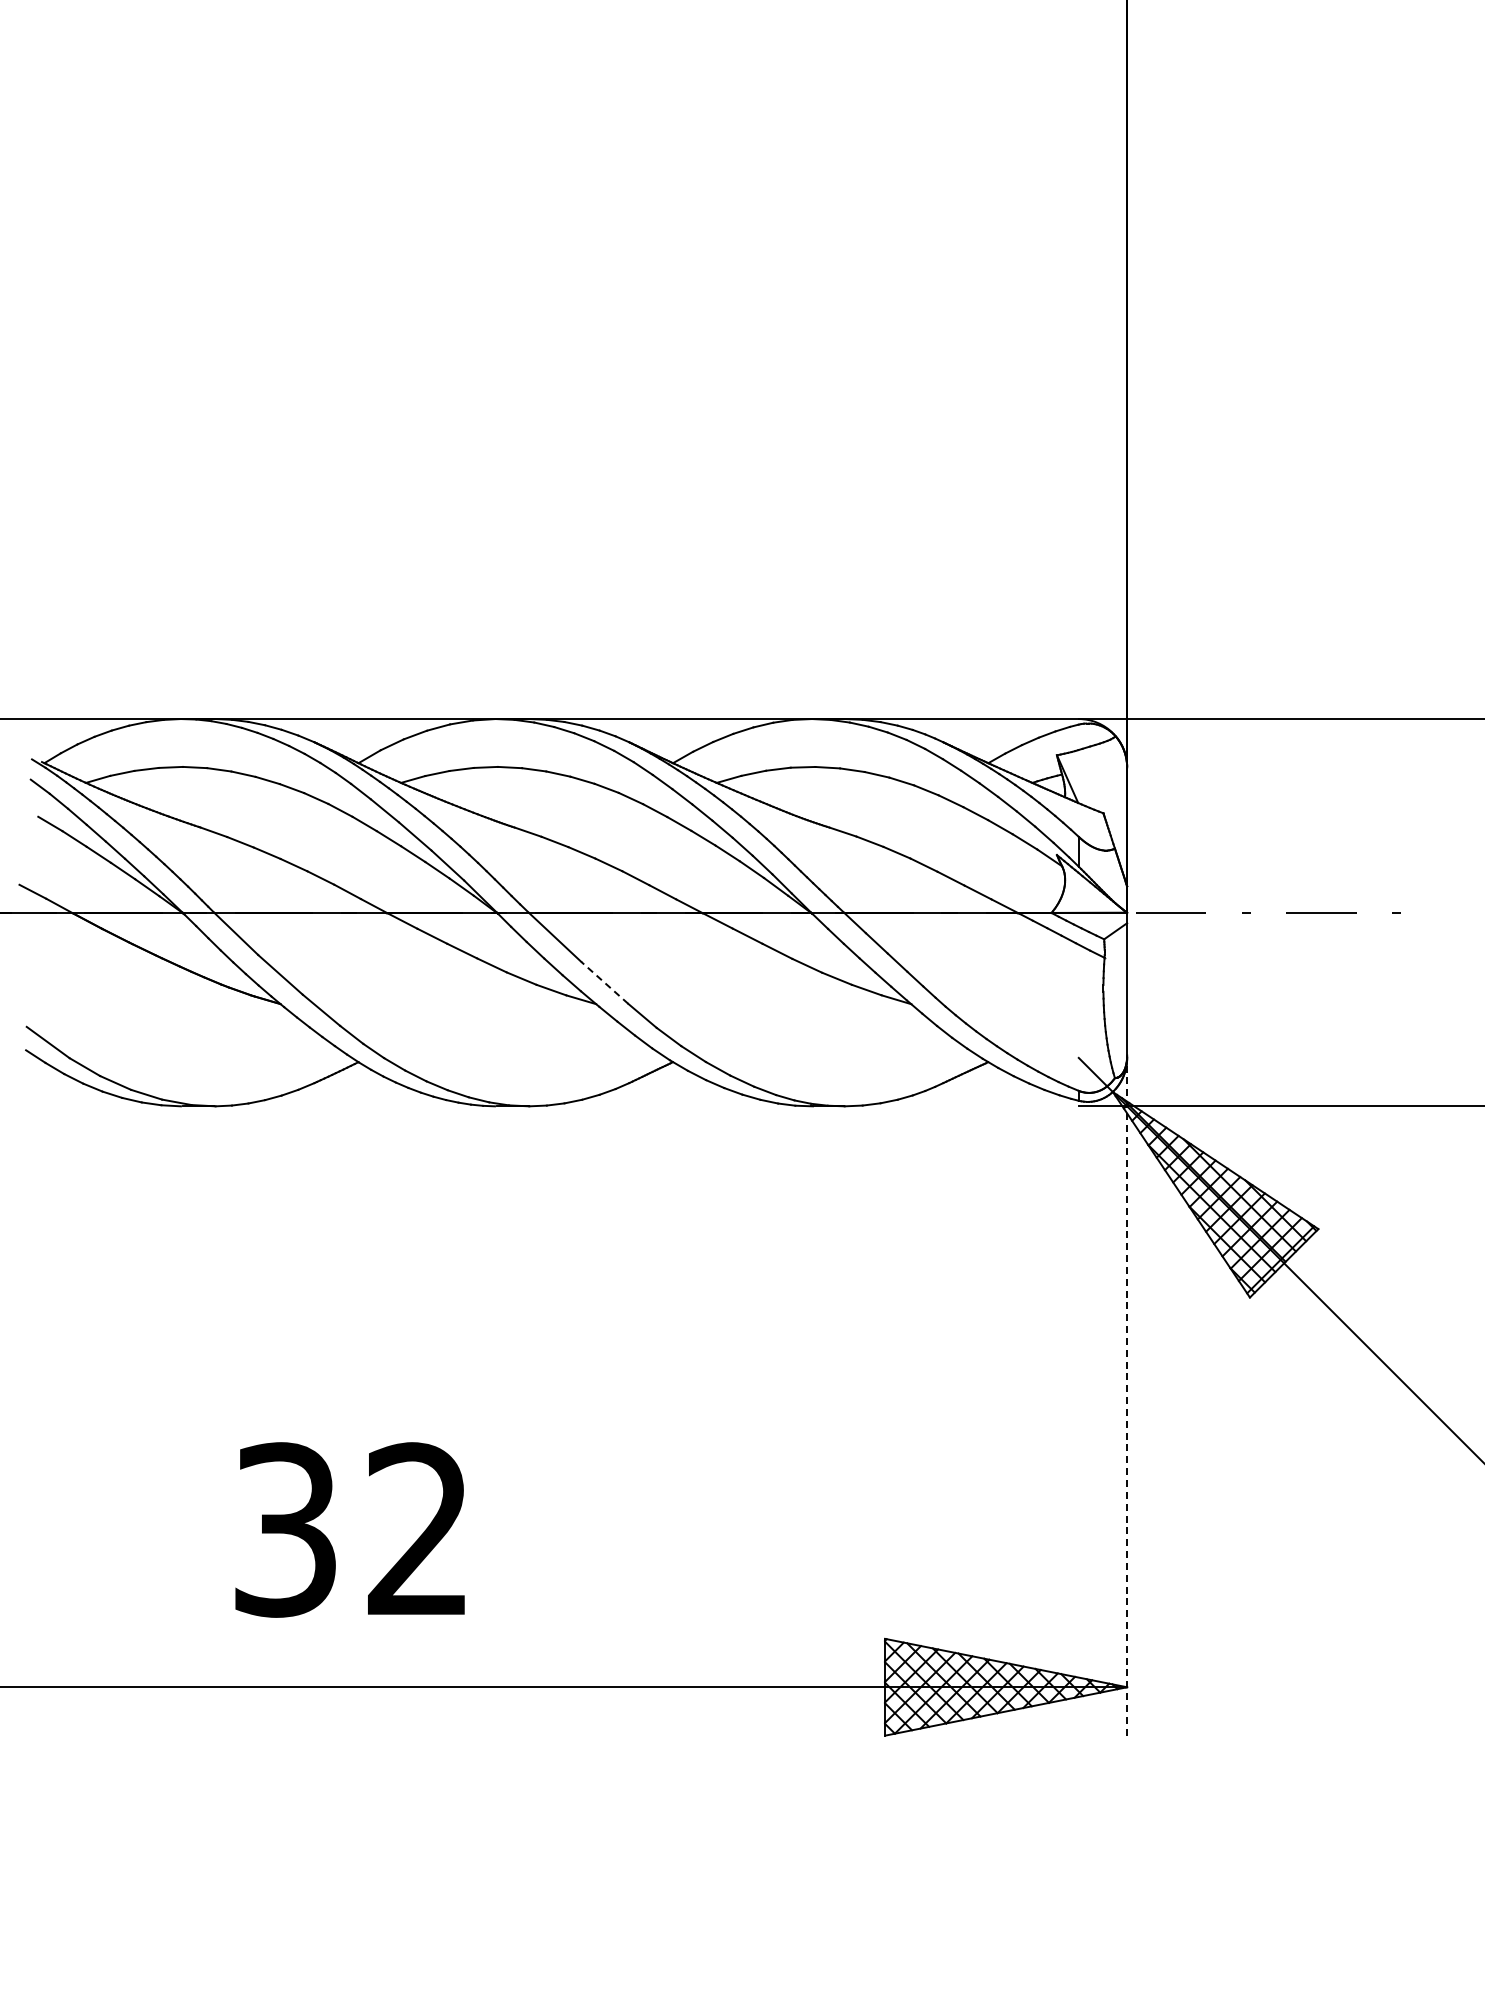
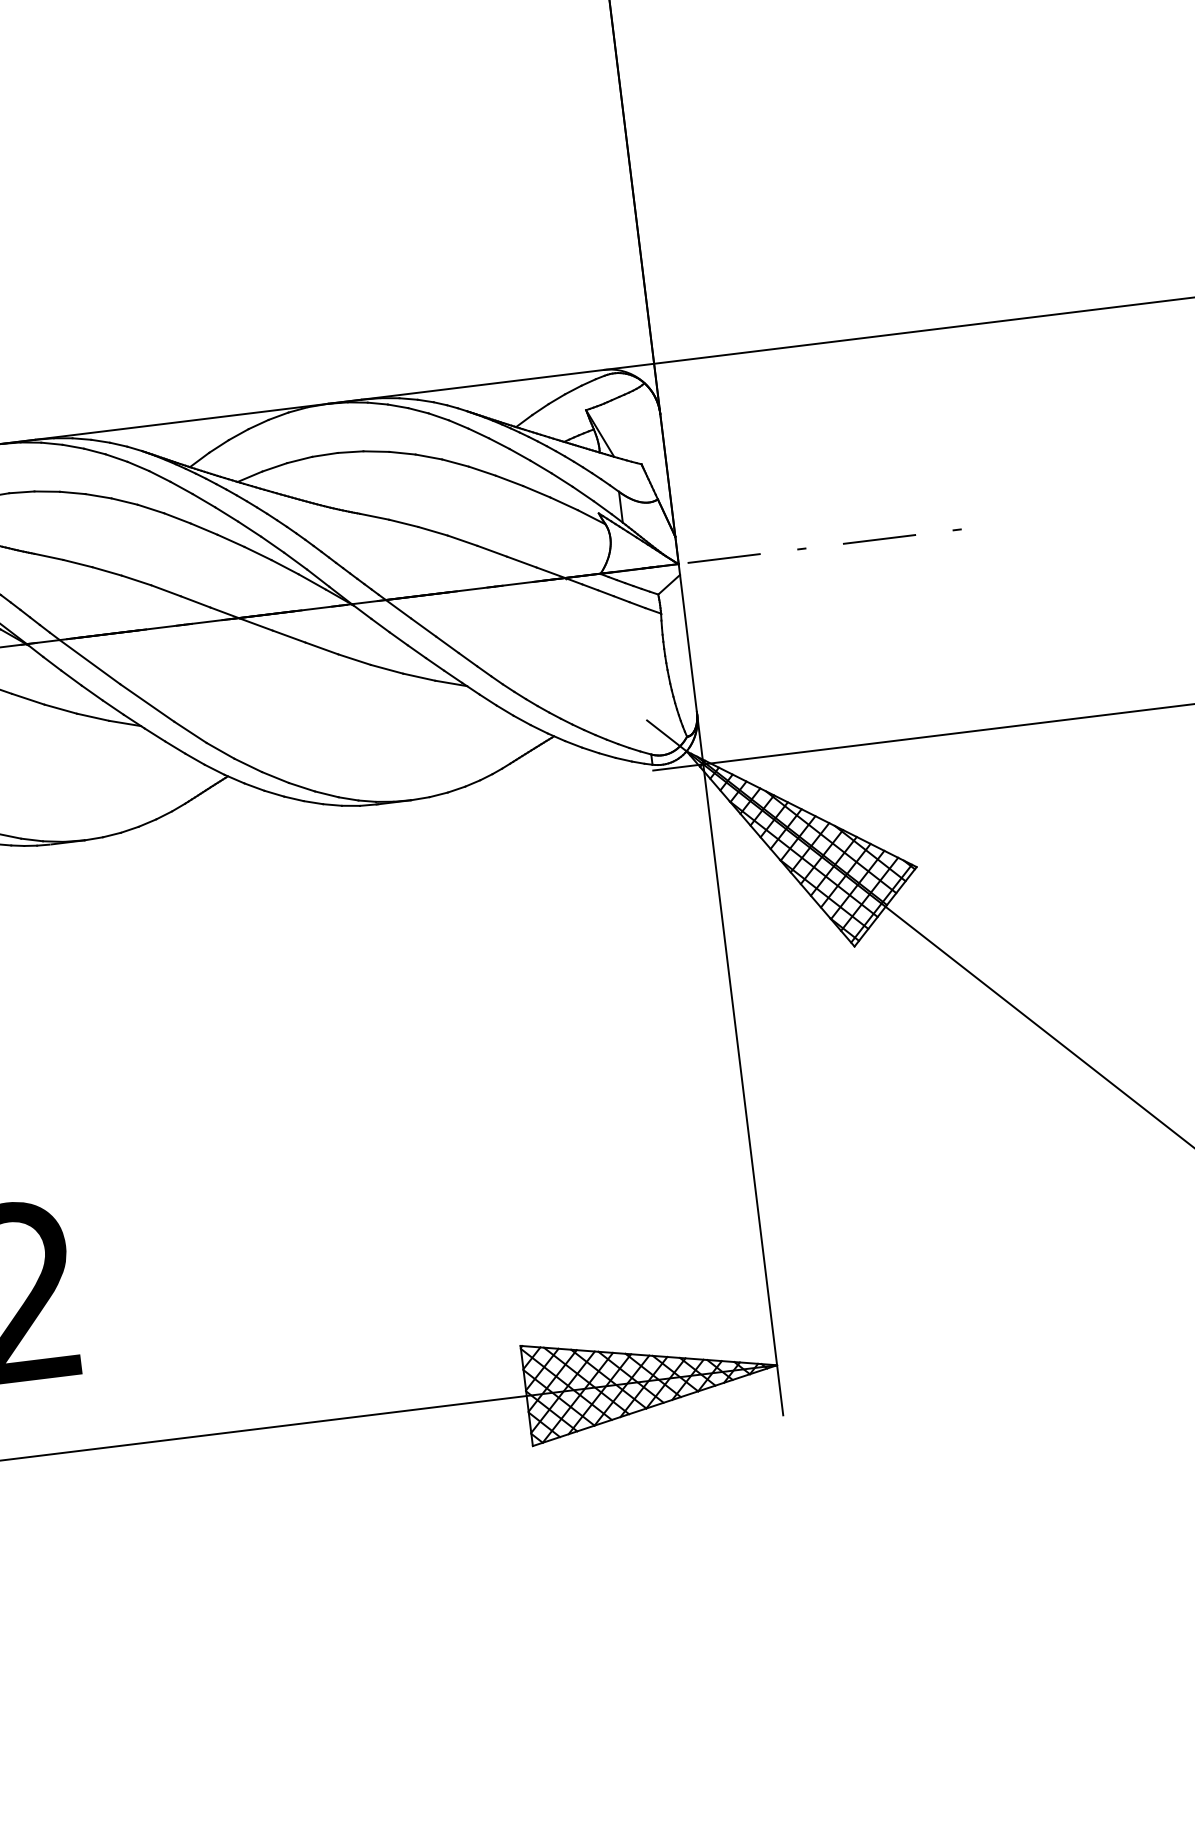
line: (604, 982) -> (146, 702), dashed -> solid
line: (1127, 1396) -> (740, 1064), dashed -> solid

